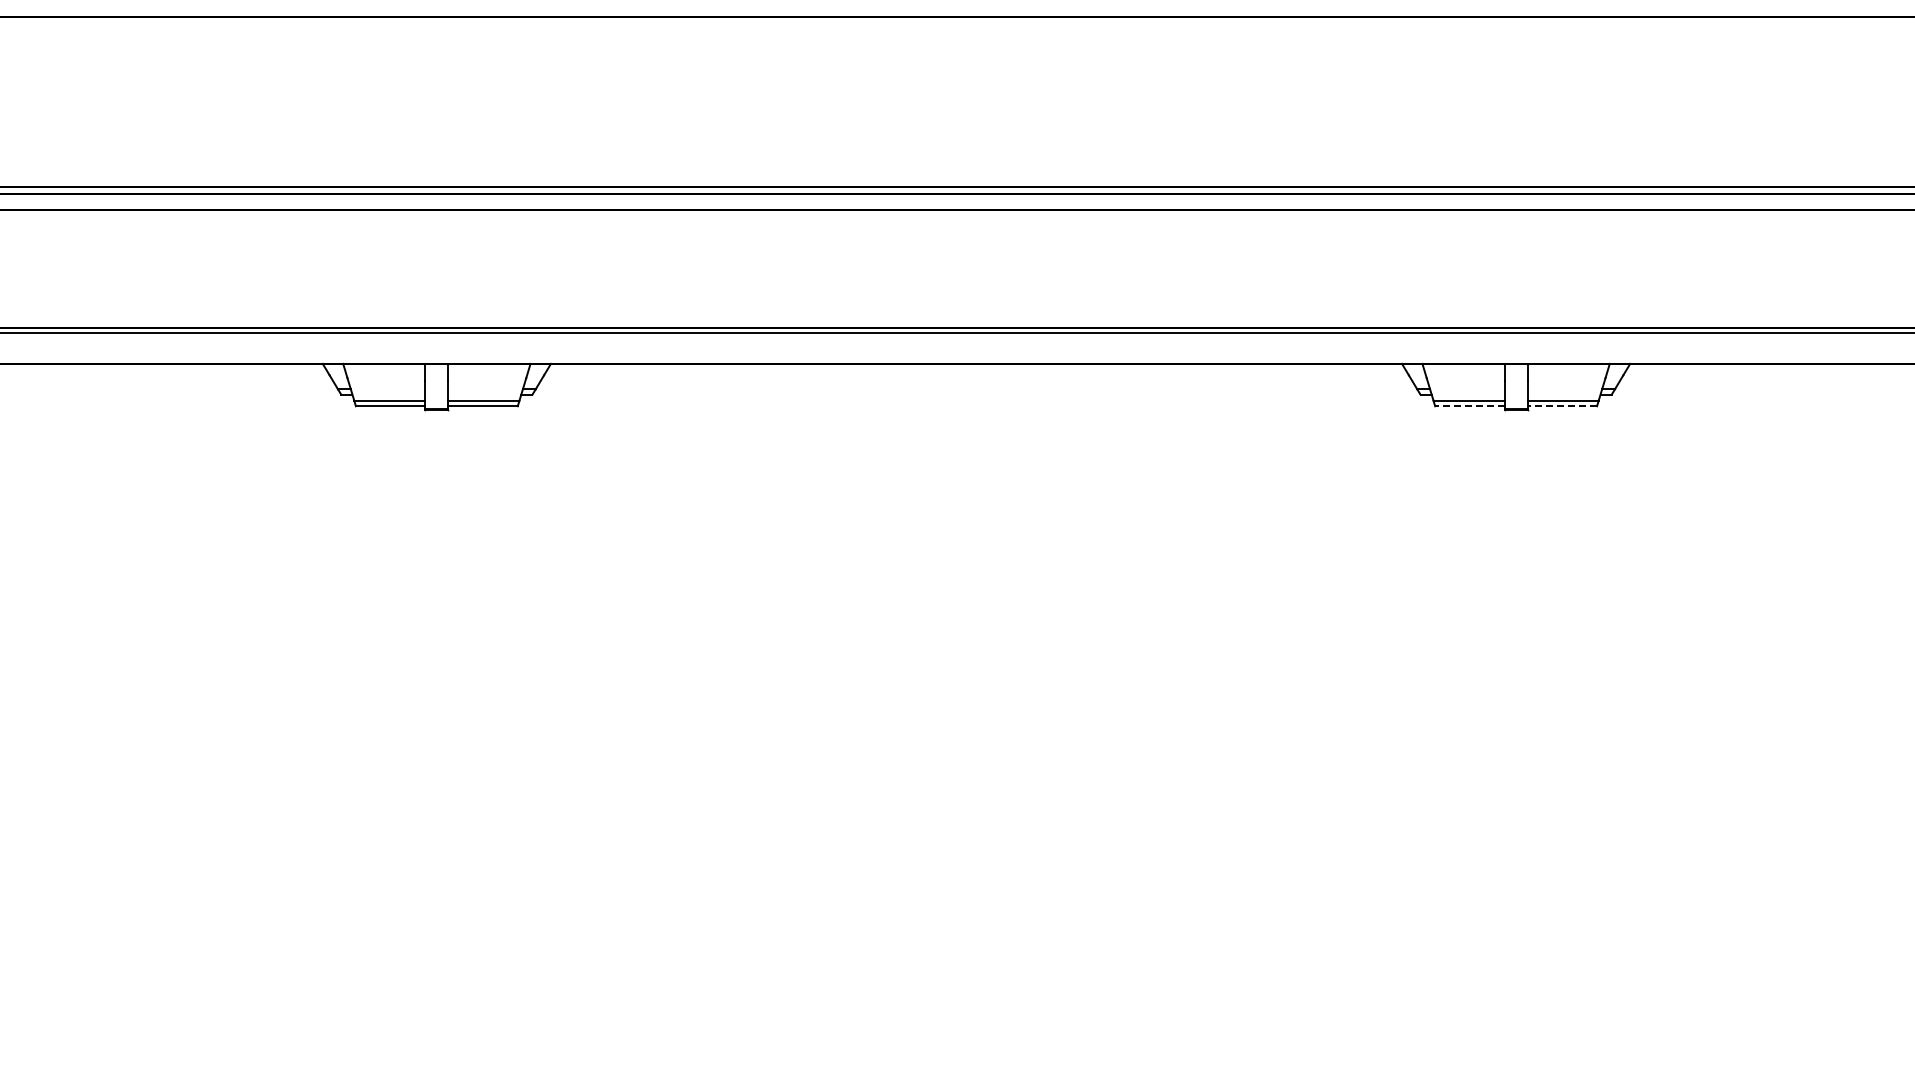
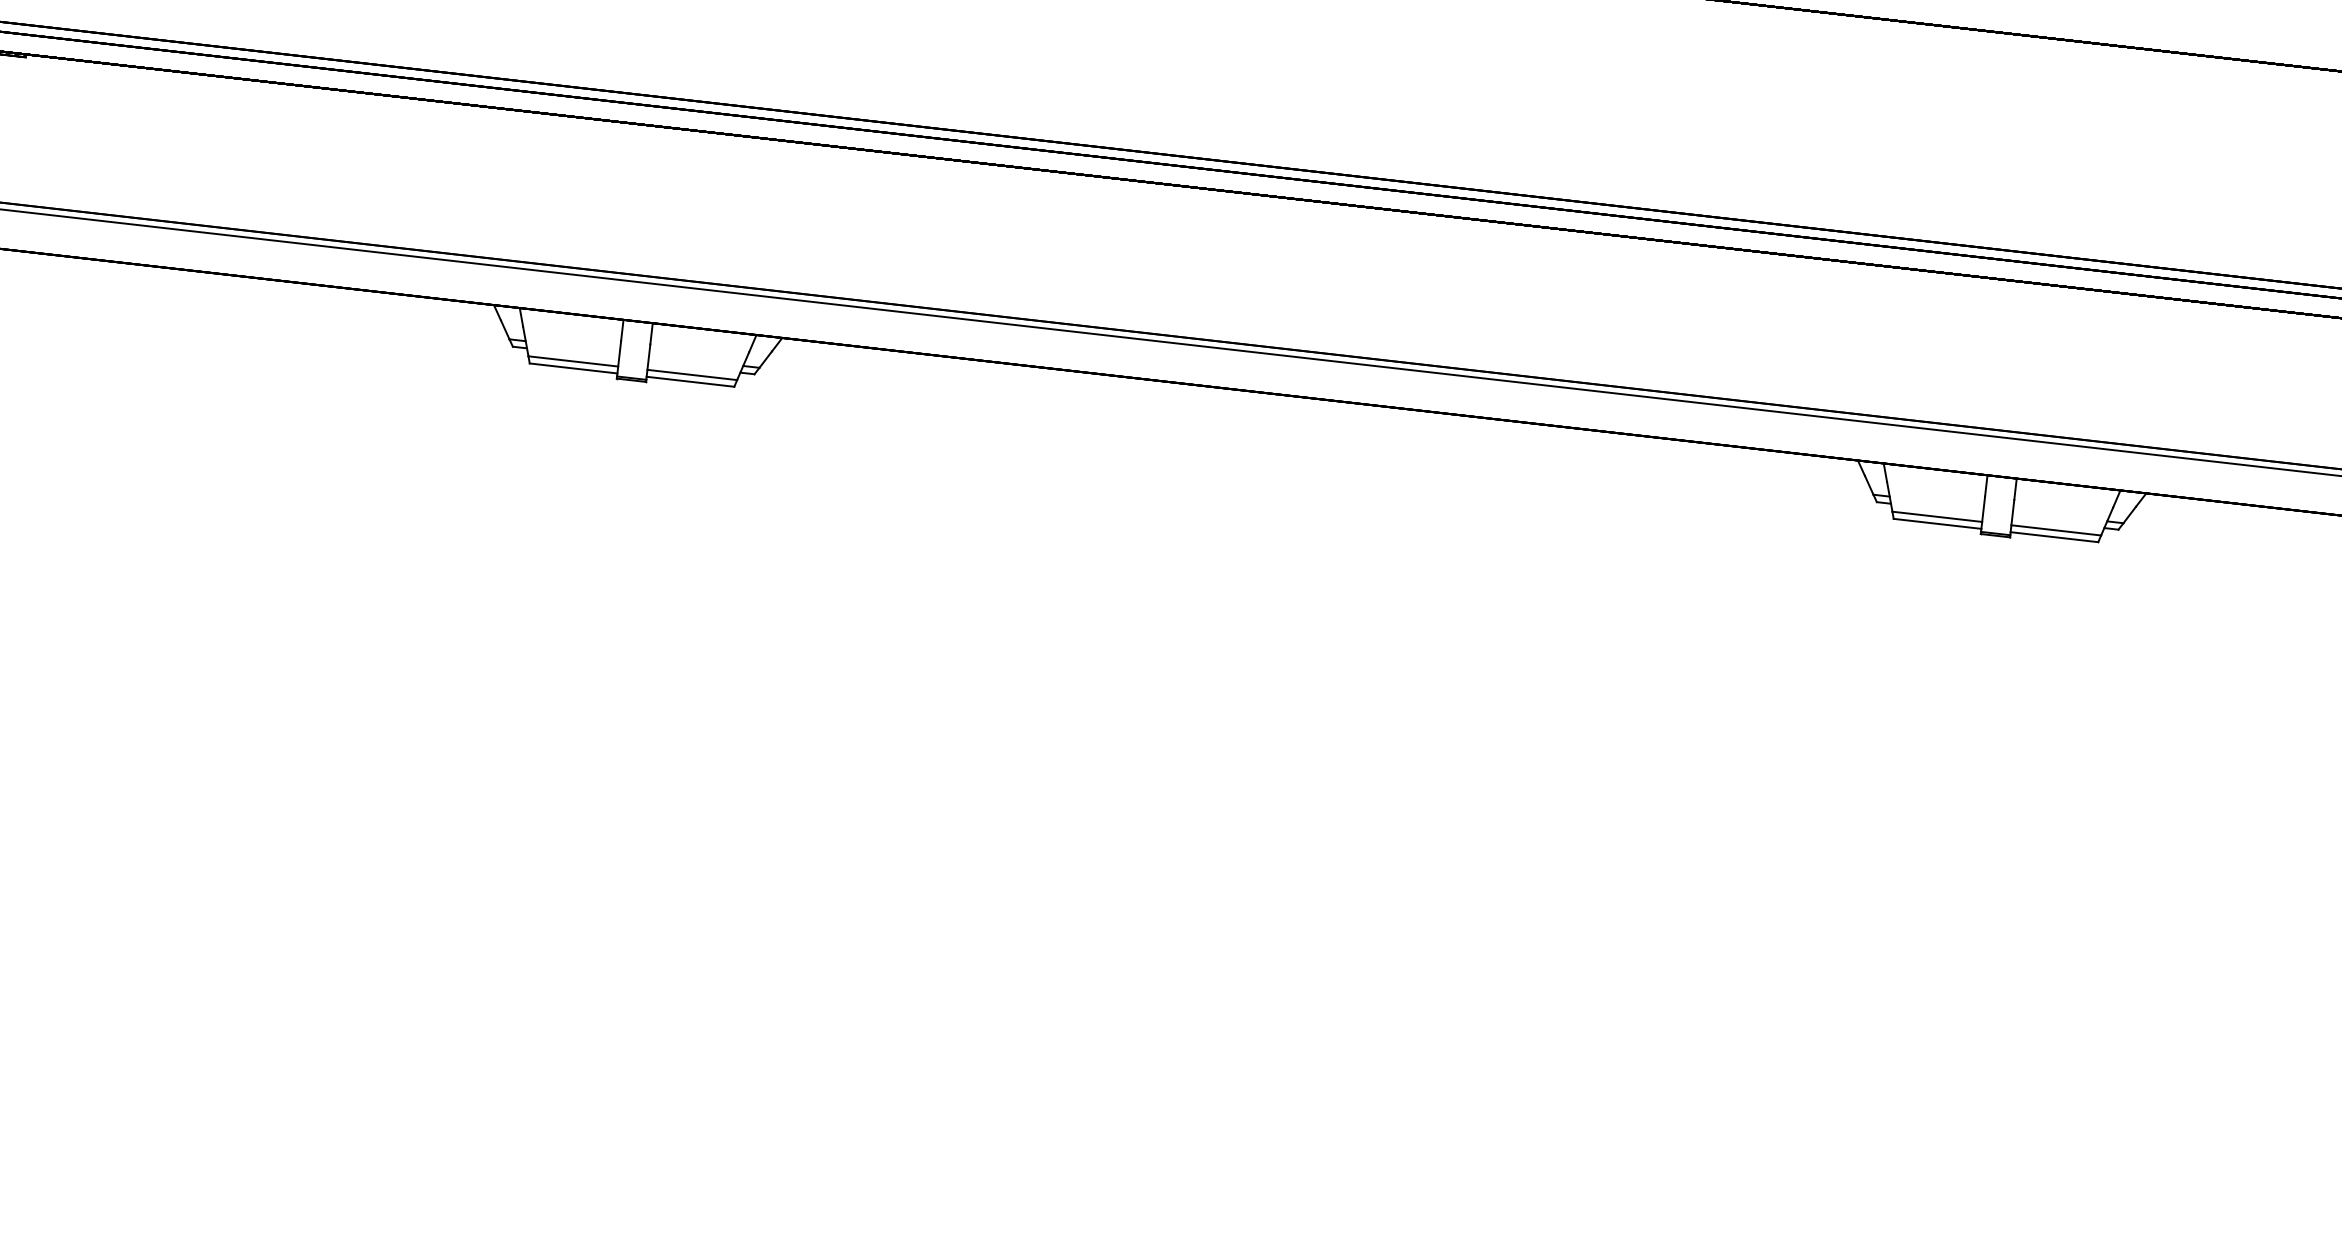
line: (1469, 406) -> (1937, 524), dashed -> solid
line: (1562, 406) -> (2054, 537), dashed -> solid

